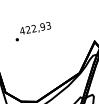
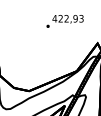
text: (32, 31) -> (64, 21), moved

